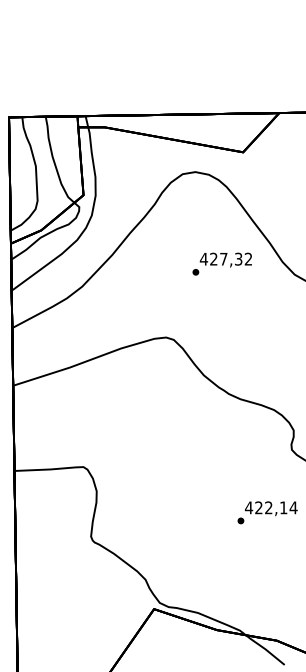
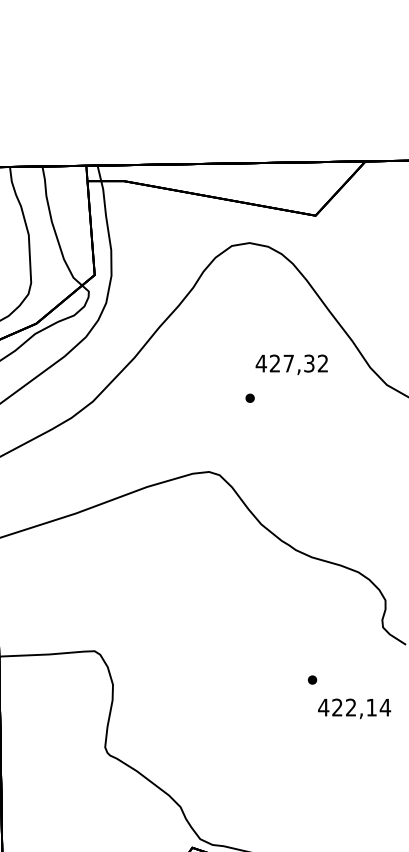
part: (195, 272) -> (249, 398), moved
part: (240, 520) -> (311, 679), moved

